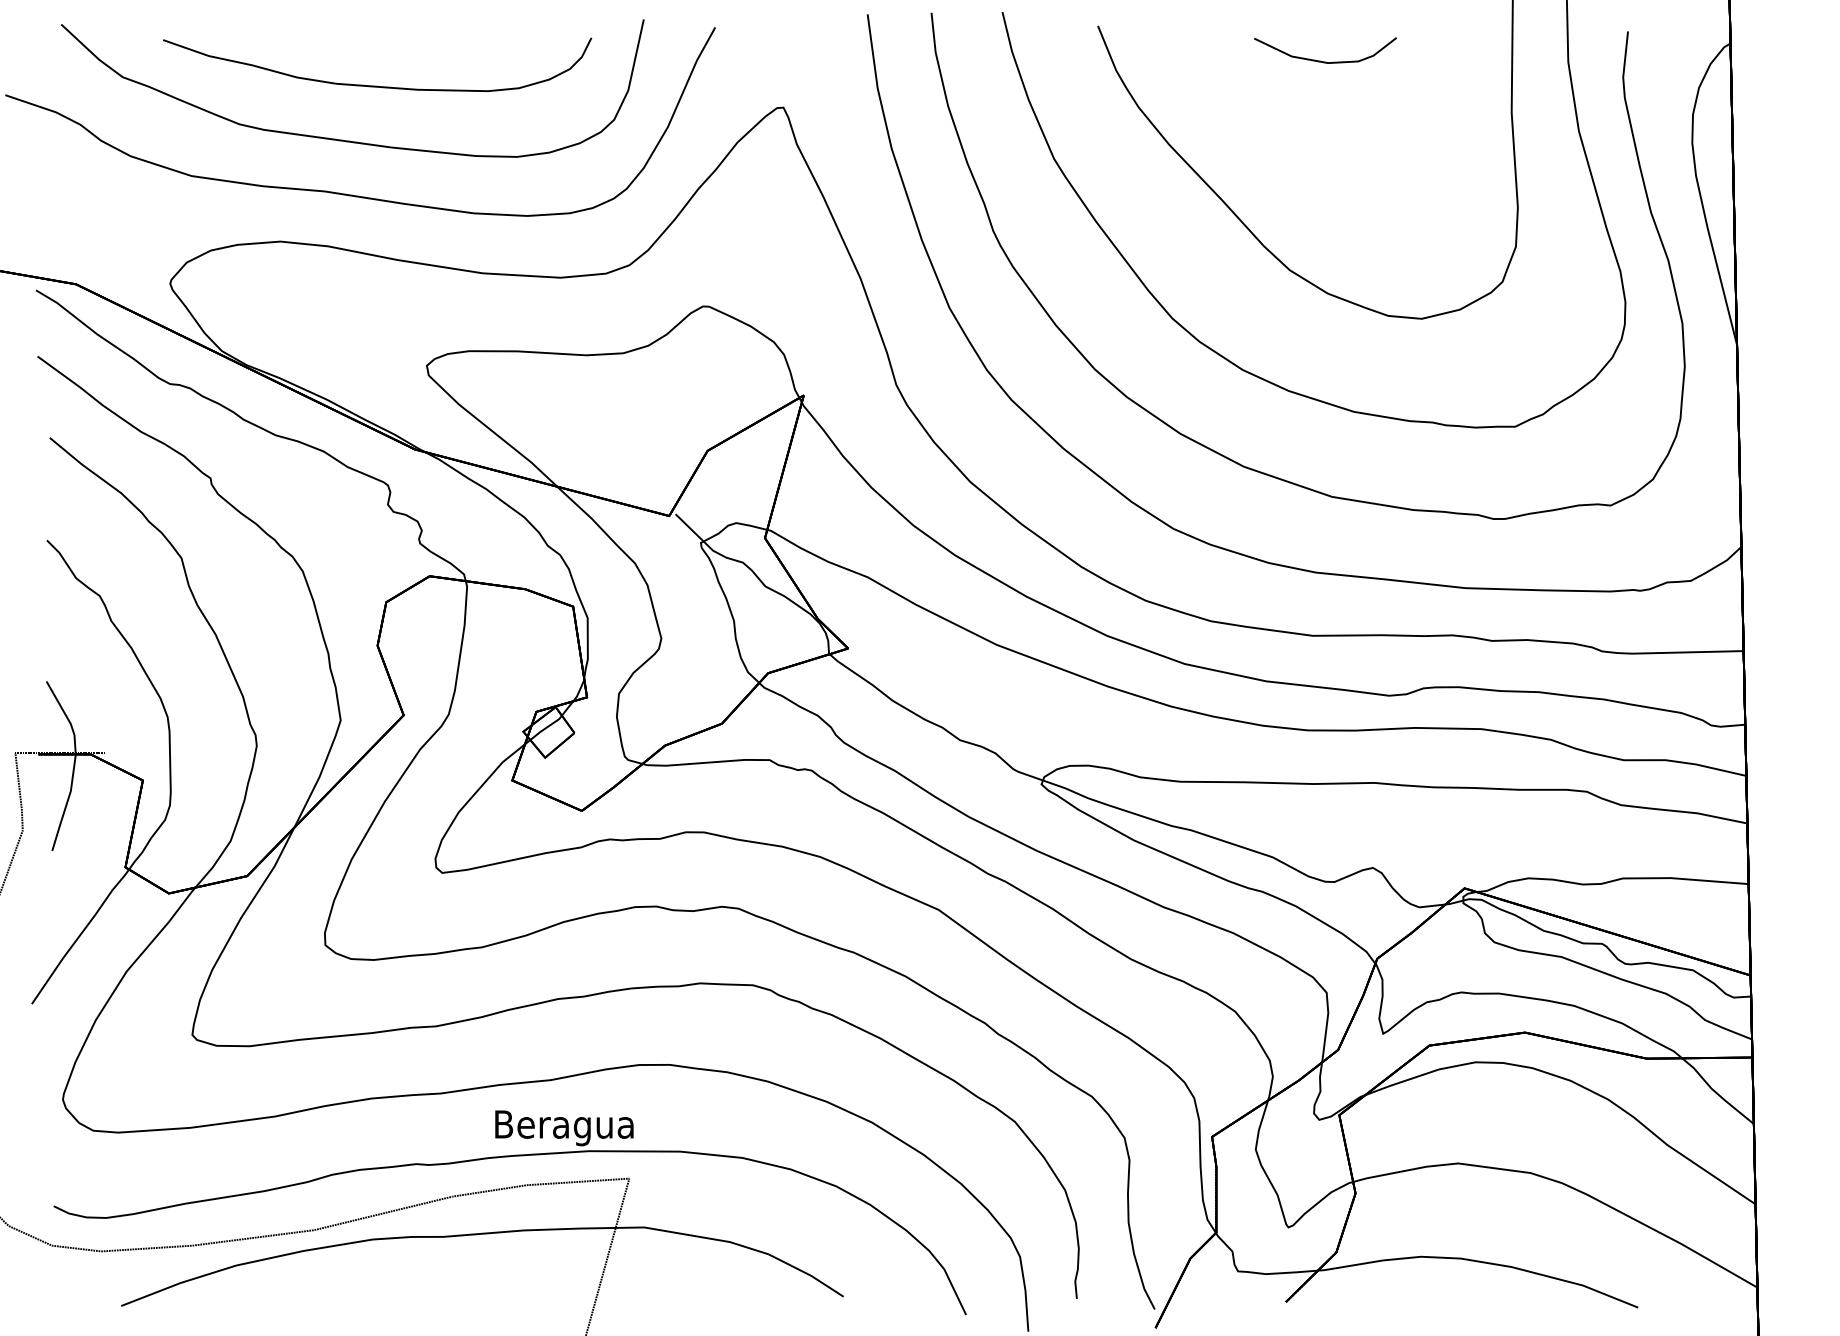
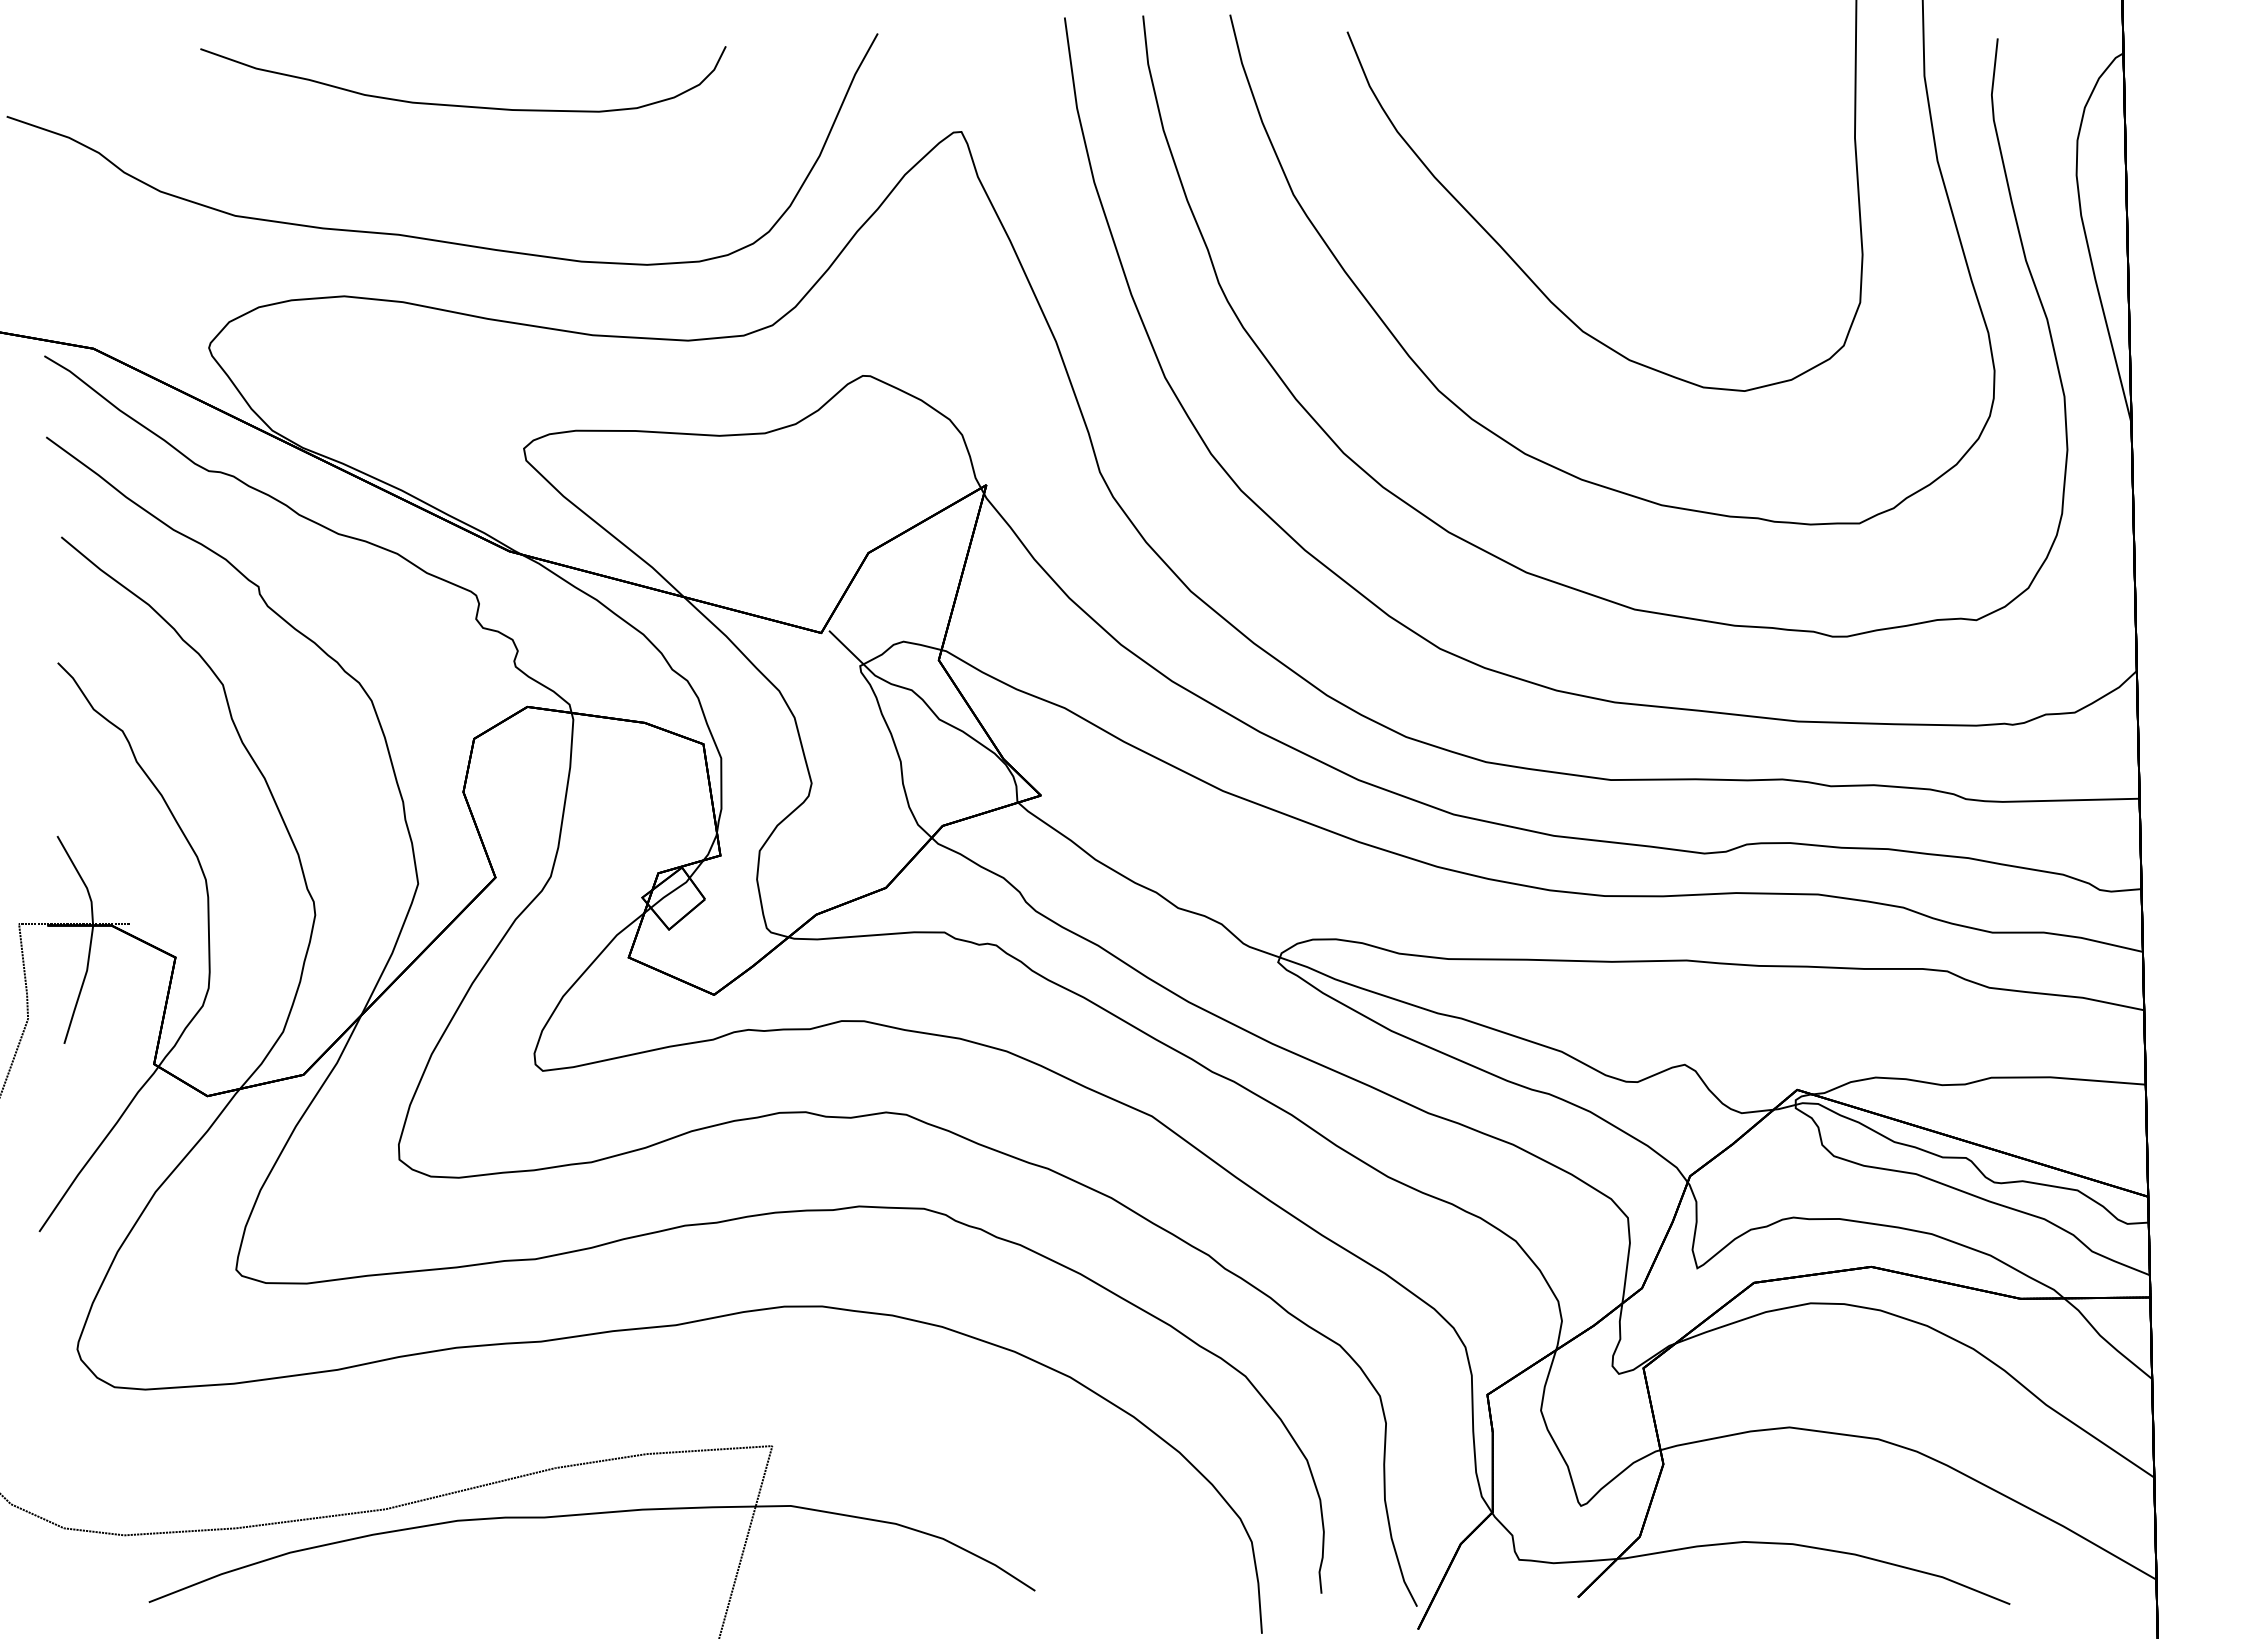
curve: (1321, 60) -> (1621, 74), removed
curve: (344, 139) -> (422, 171), removed
part: (503, 1157) -> (617, 1420), removed

